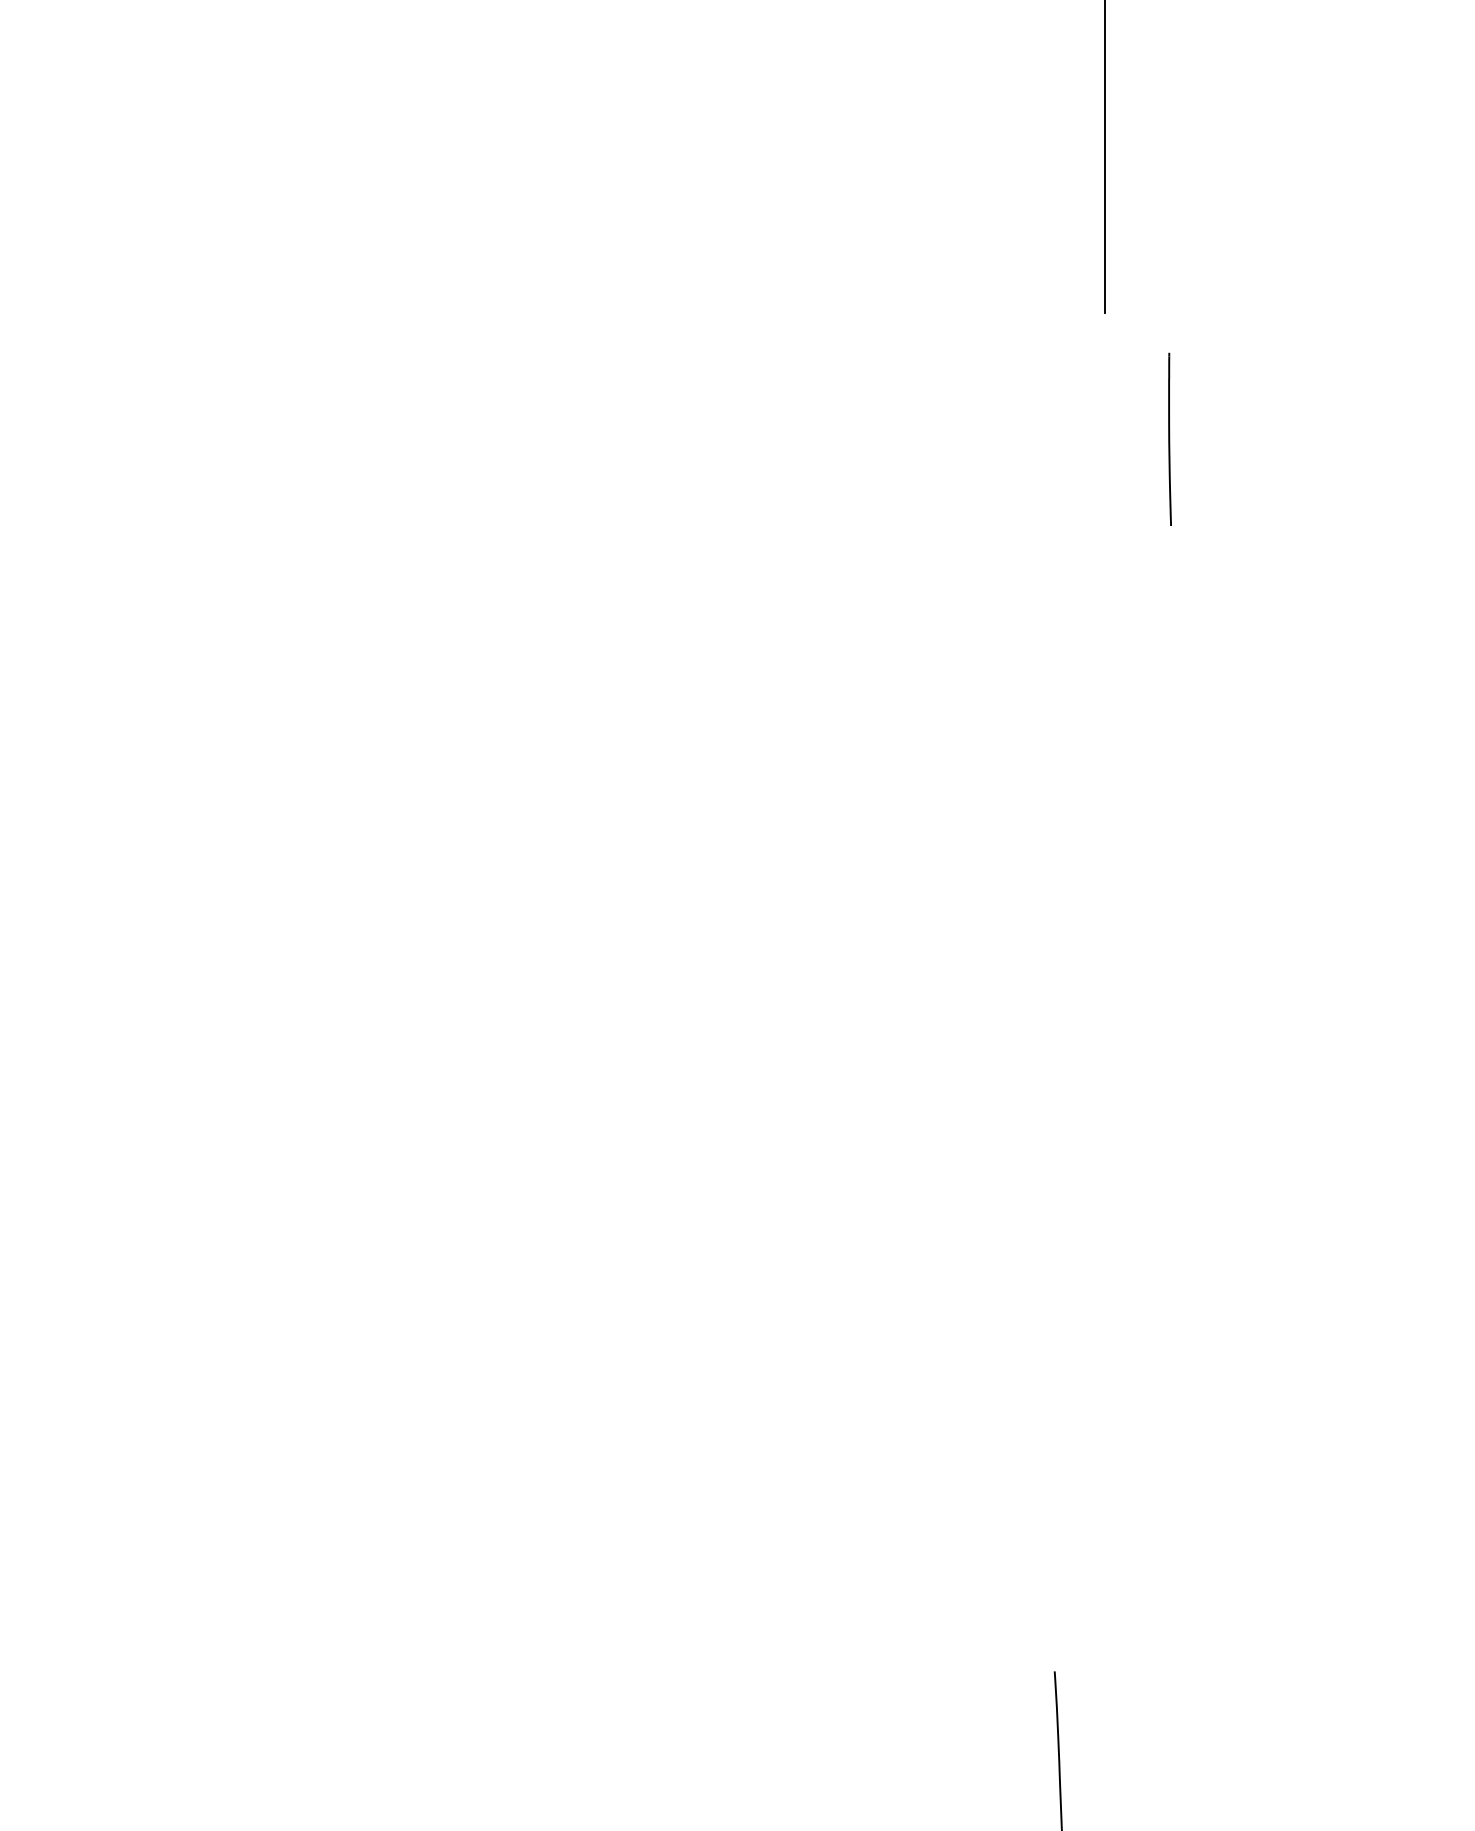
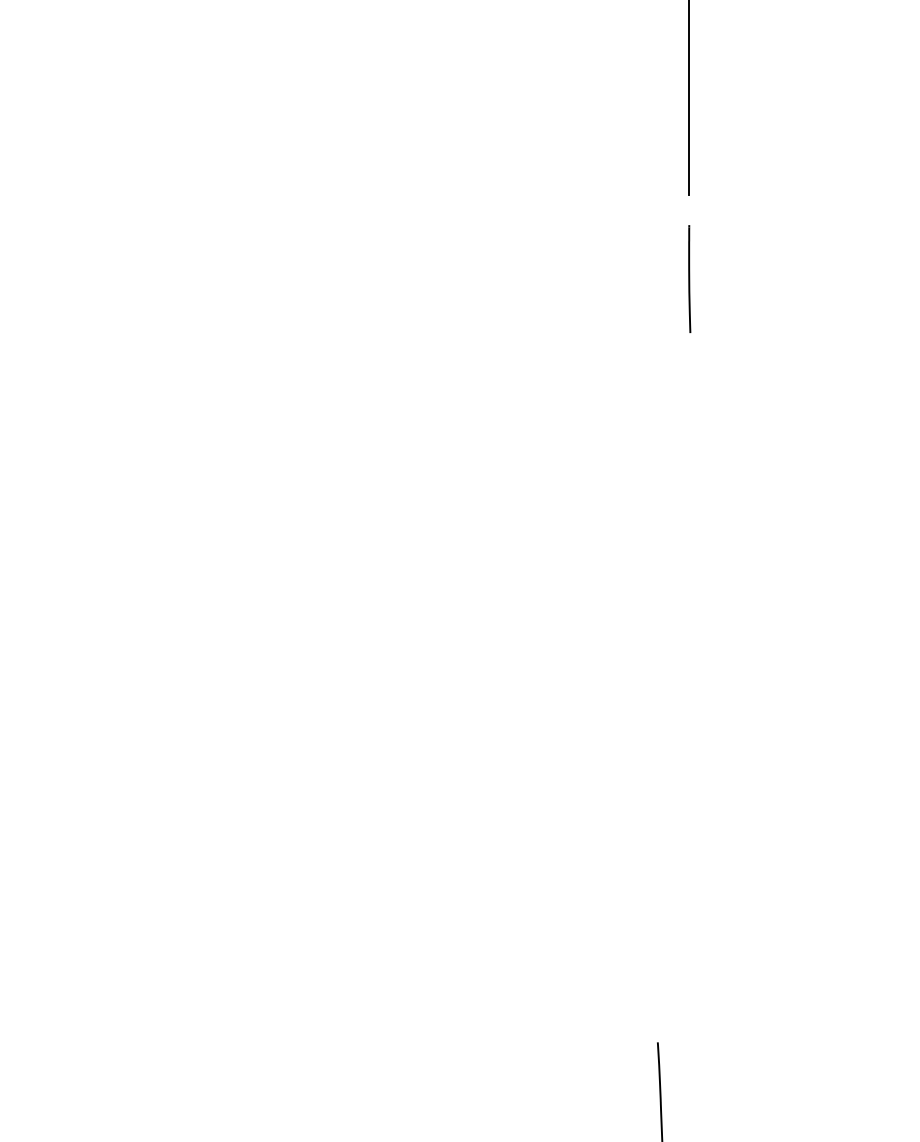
line: (1169, 438) -> (689, 278), moved

